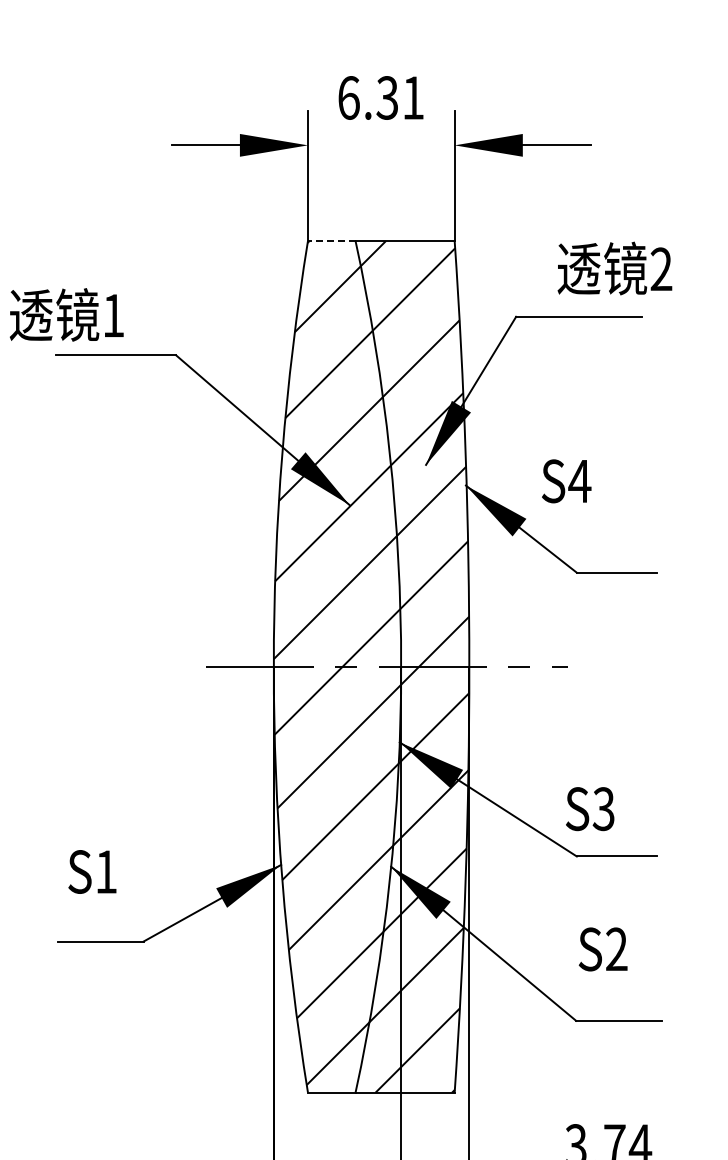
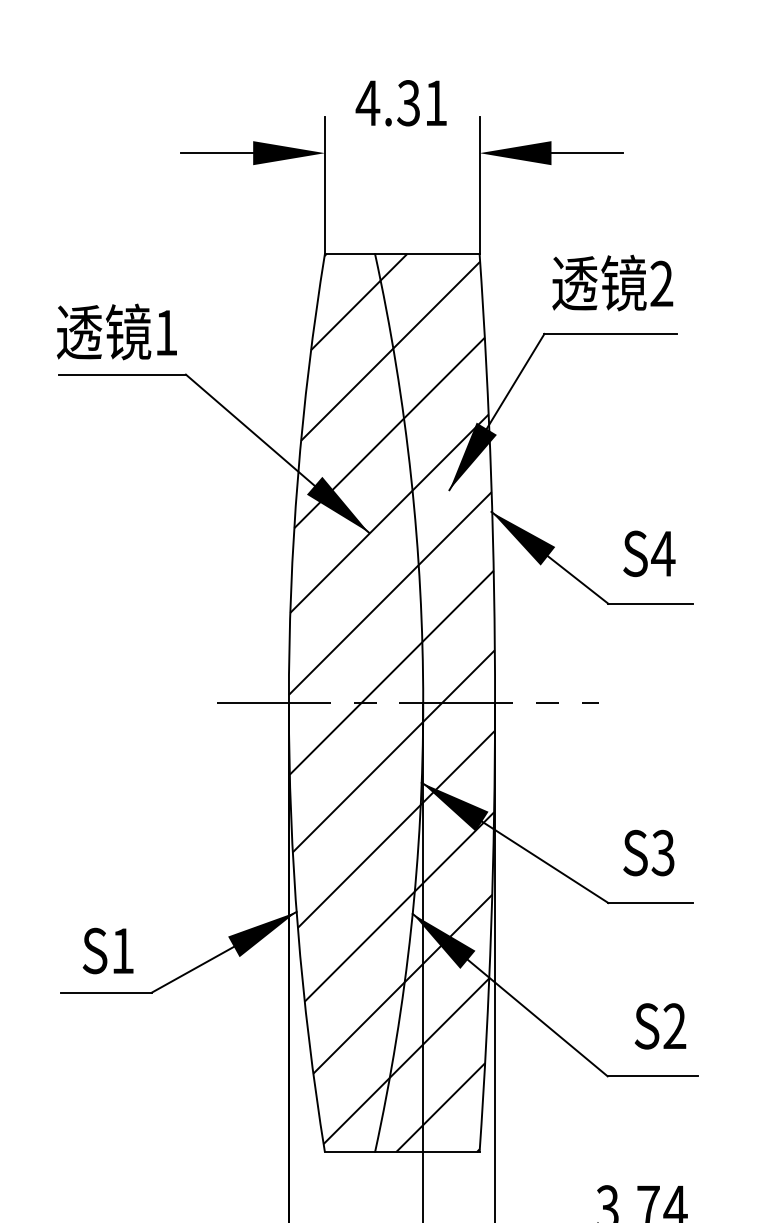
text: (348, 97) -> (367, 102), 6.31 -> 4.31
line: (331, 241) -> (349, 254), dashed -> solid
text: (614, 268) -> (612, 283), moved
text: (66, 314) -> (116, 331), moved
text: (566, 481) -> (649, 554), moved
text: (590, 809) -> (649, 853), moved
text: (92, 871) -> (108, 950), moved
text: (602, 949) -> (659, 1026), moved

